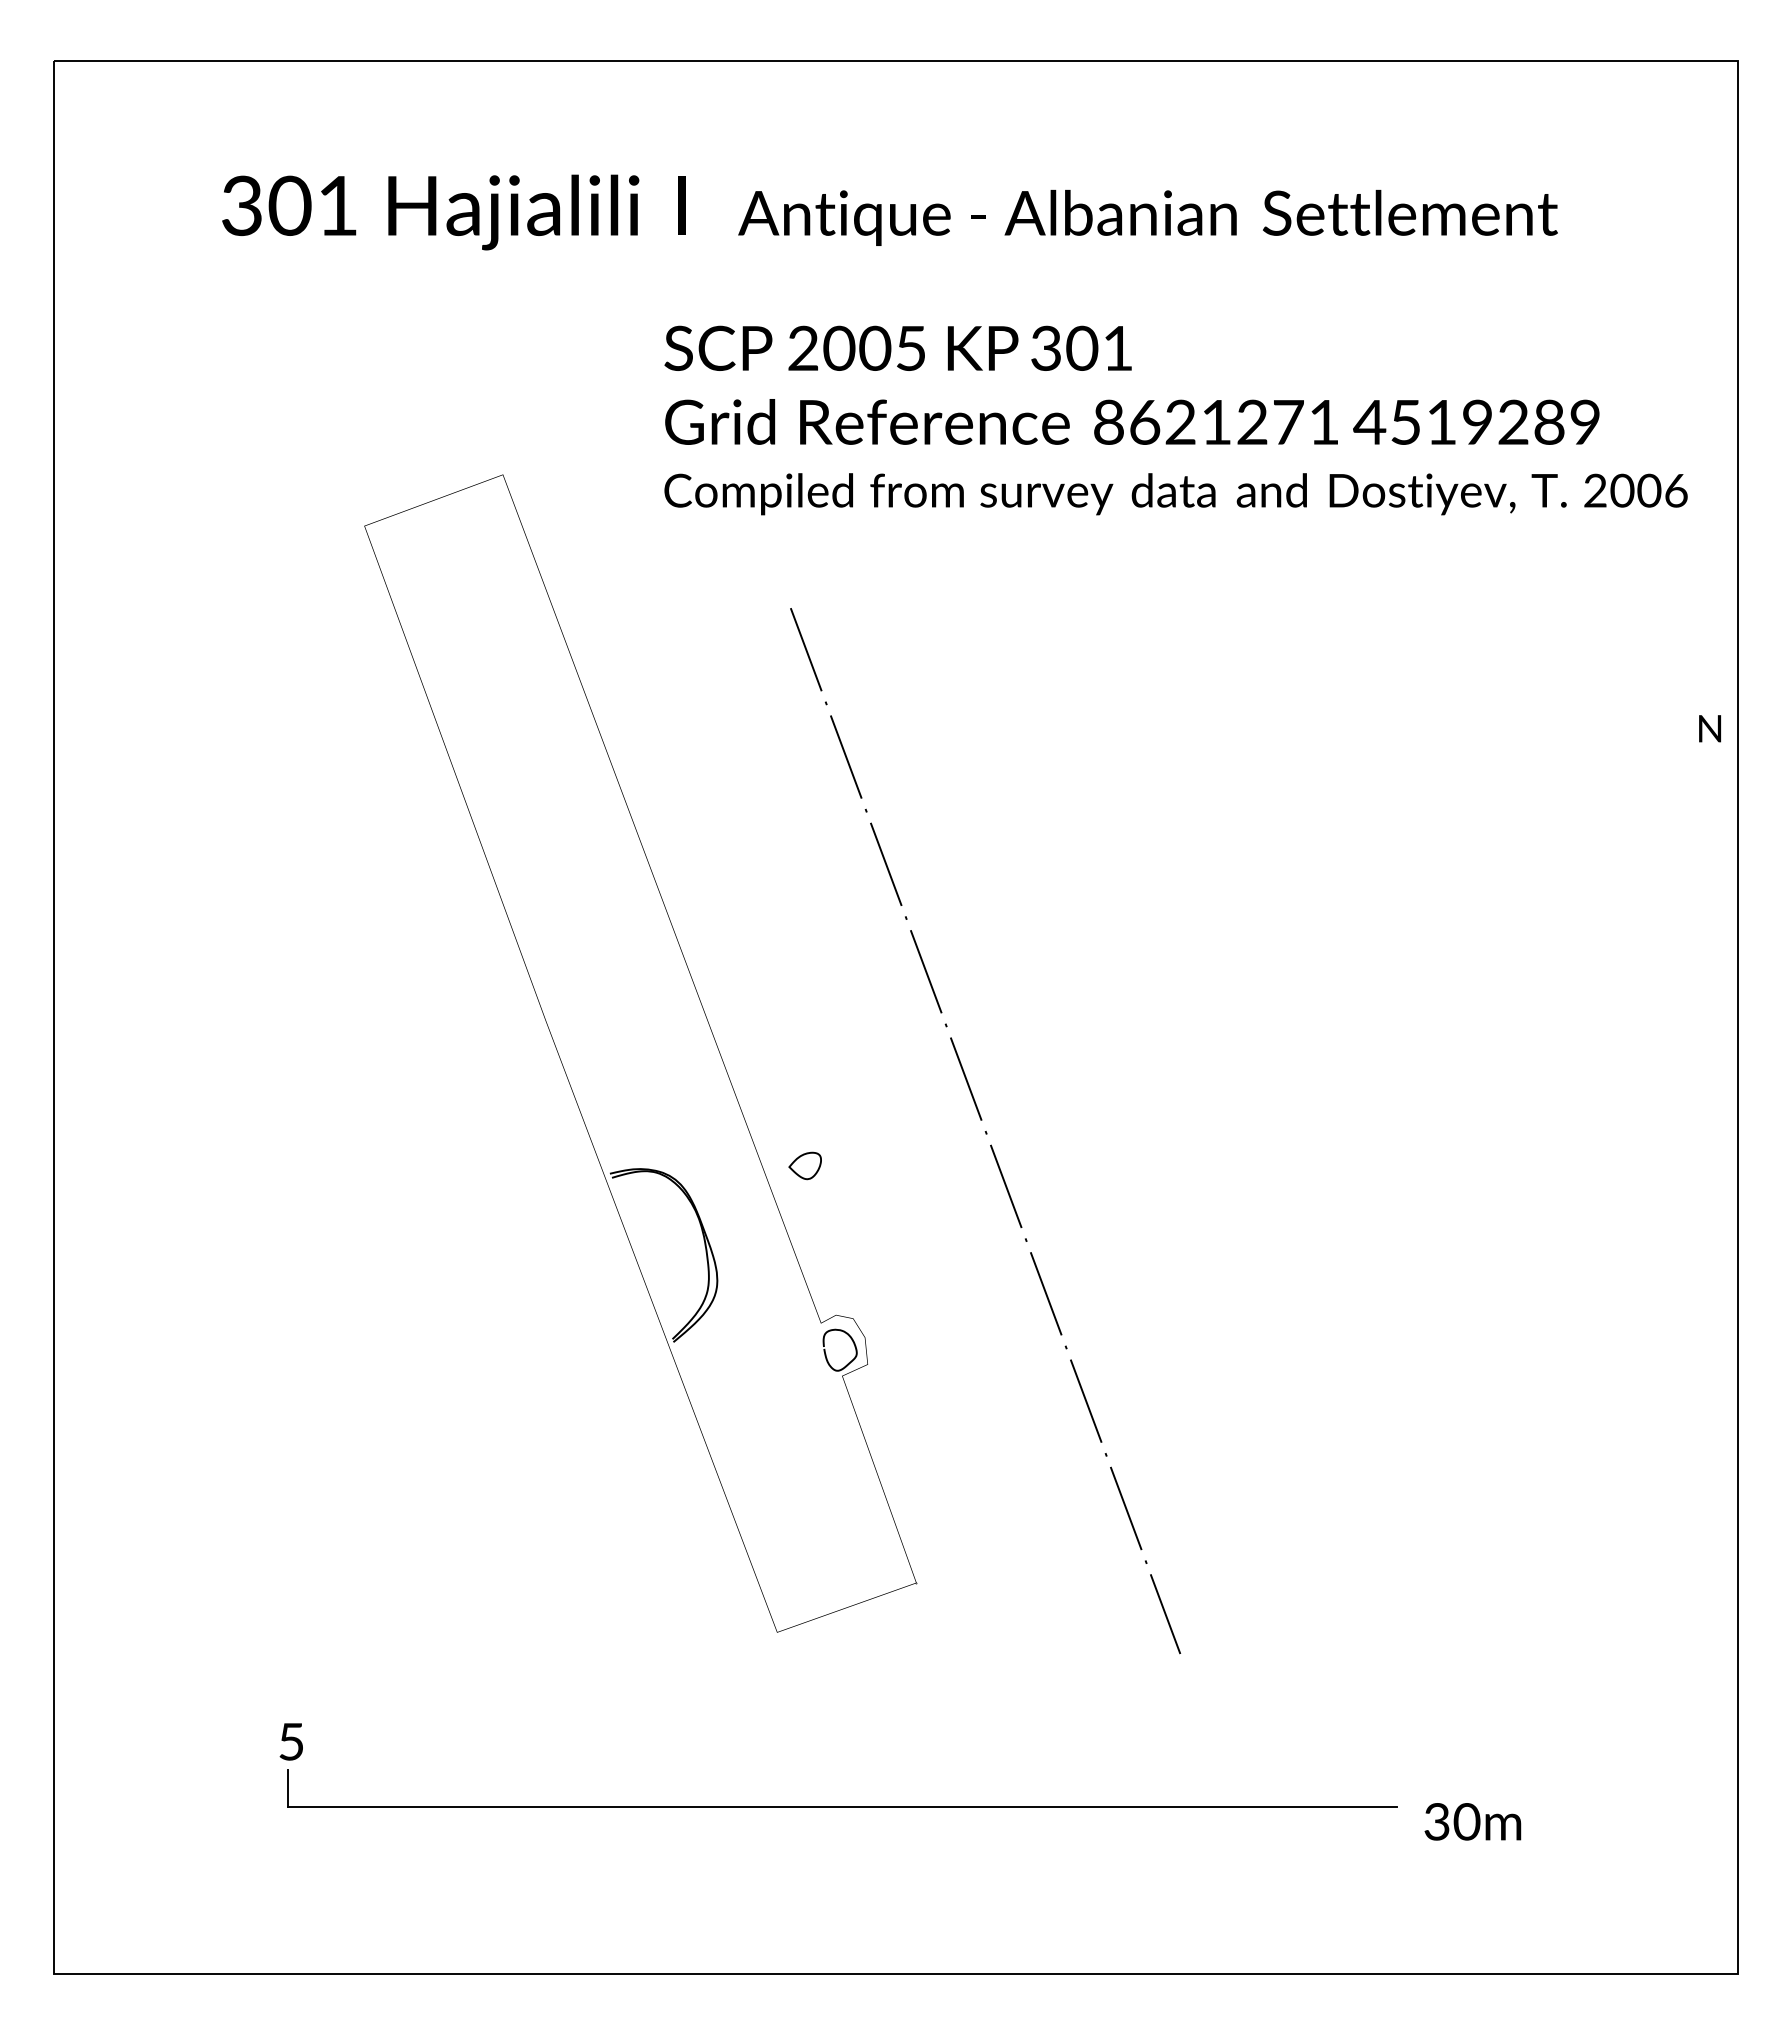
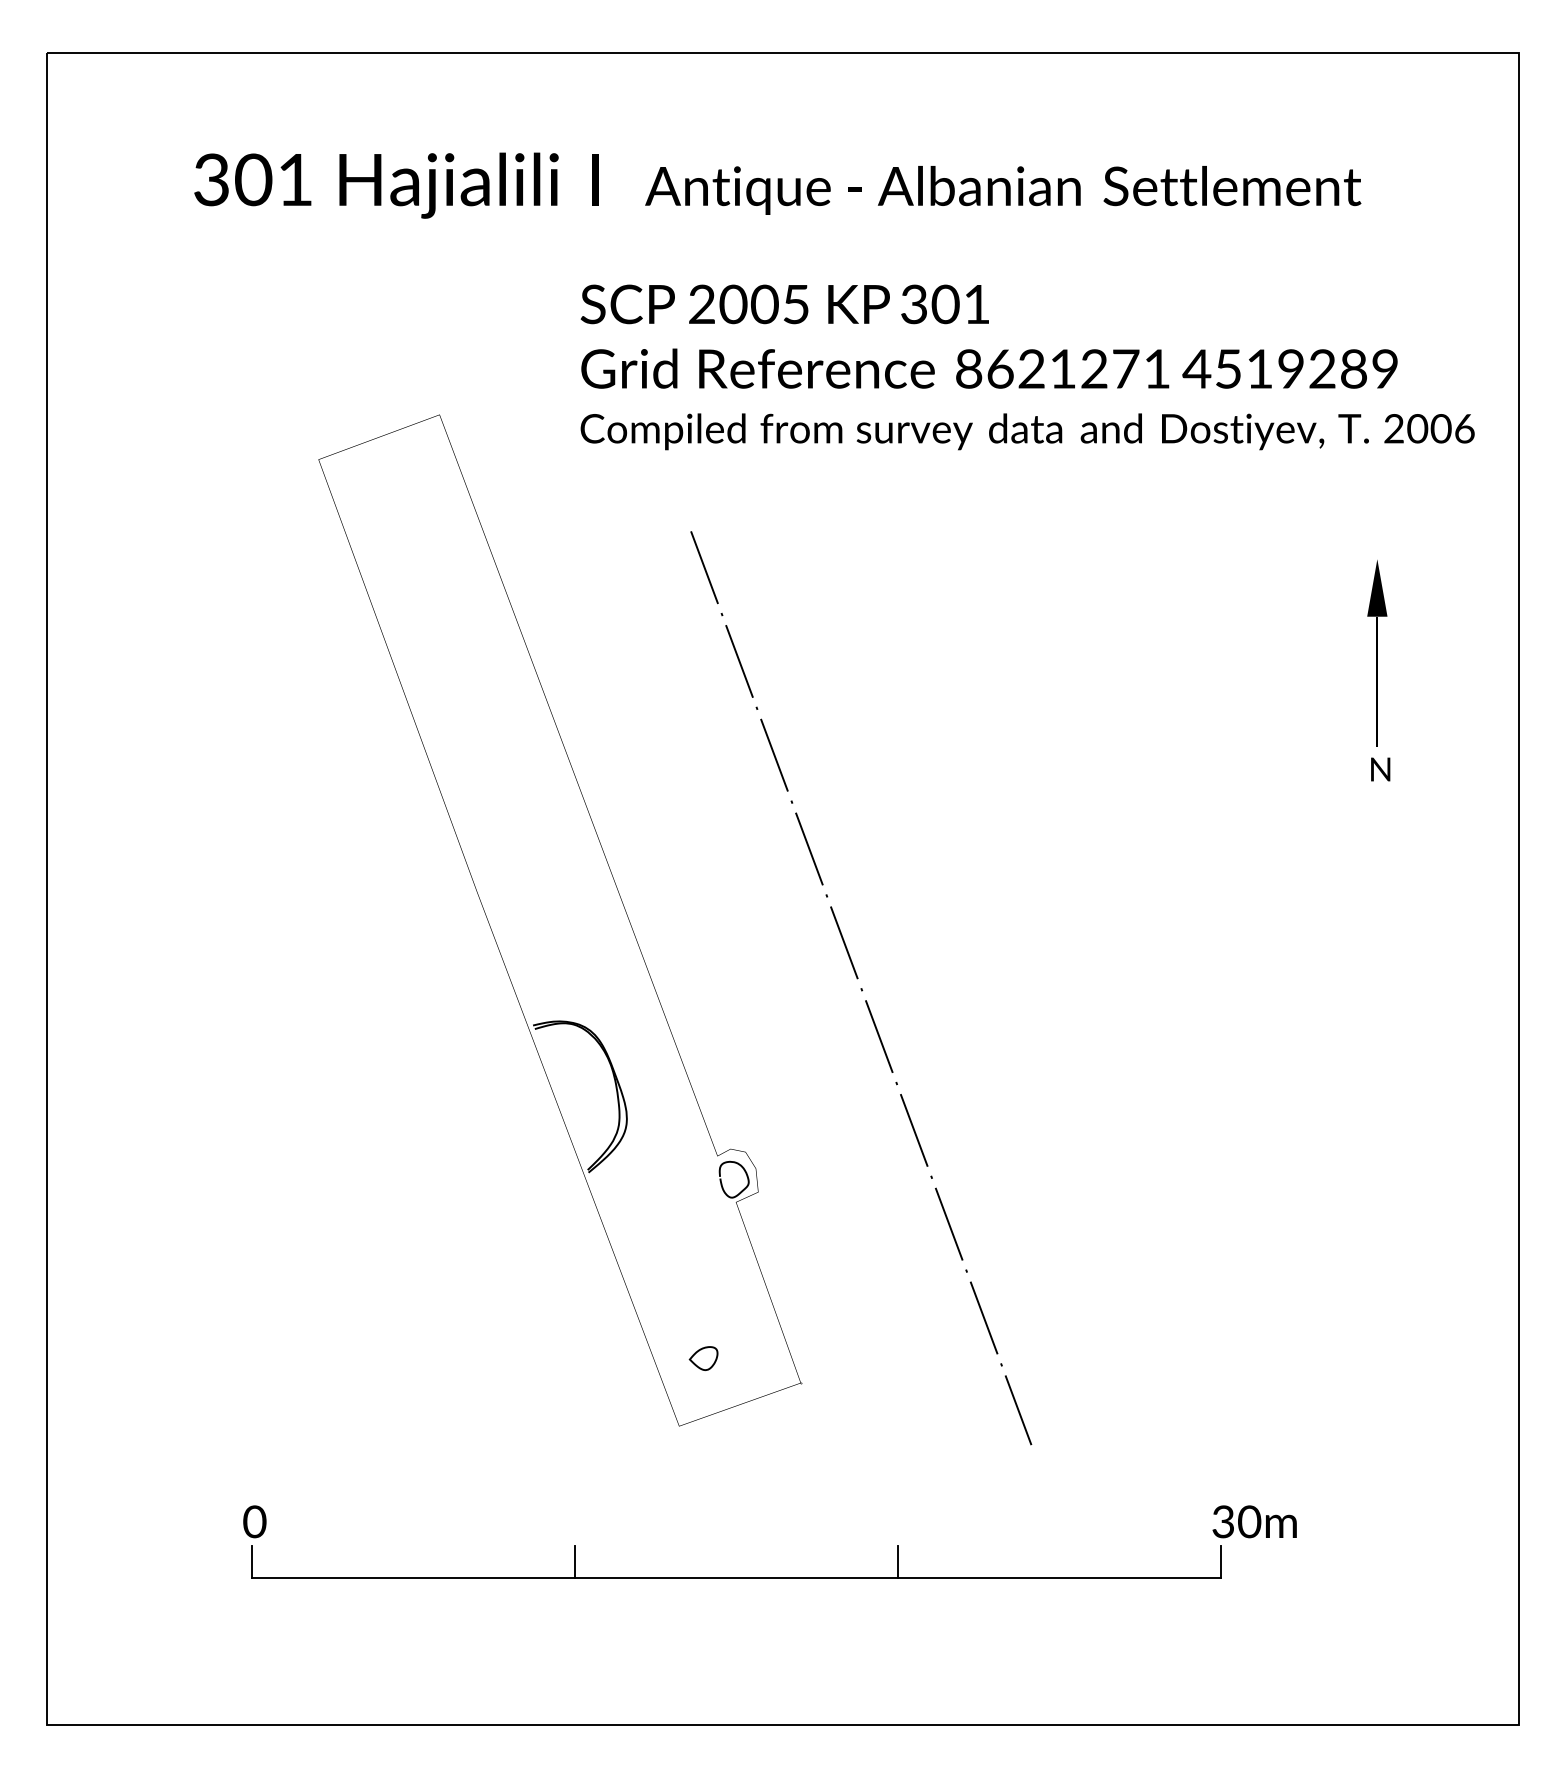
text: (1709, 728) -> (1380, 769), moved
part: (1575, 747) -> (1376, 653), added
part: (804, 1165) -> (703, 1358), moved
text: (291, 1741) -> (254, 1521), 5 -> 0
line: (657, 1787) -> (574, 1561), added
line: (1027, 1787) -> (897, 1561), added
line: (1396, 1787) -> (1220, 1561), added
text: (1472, 1821) -> (1254, 1521), moved

